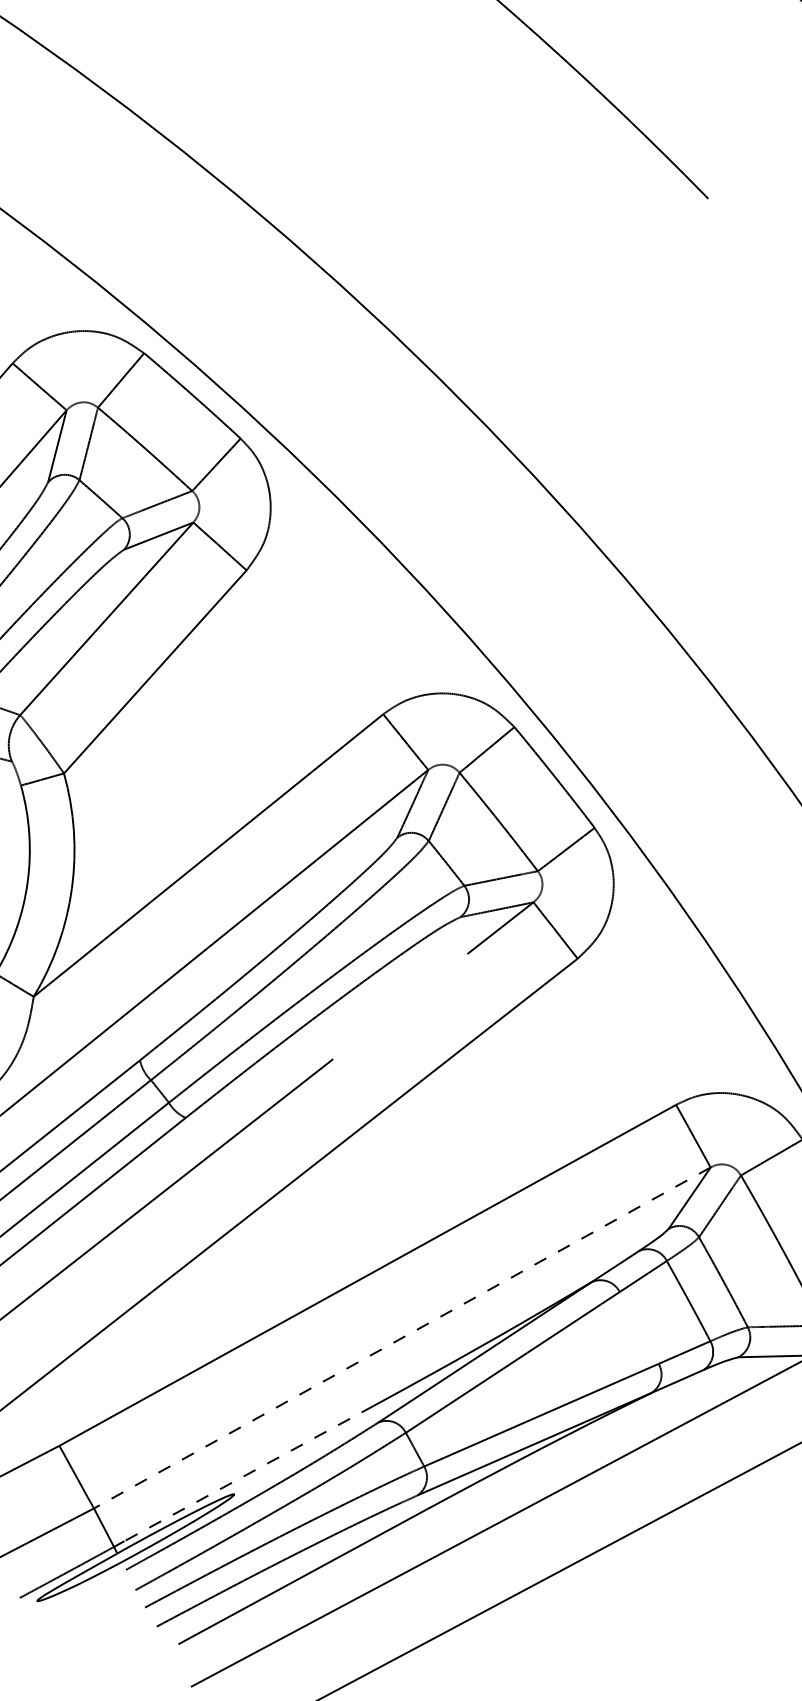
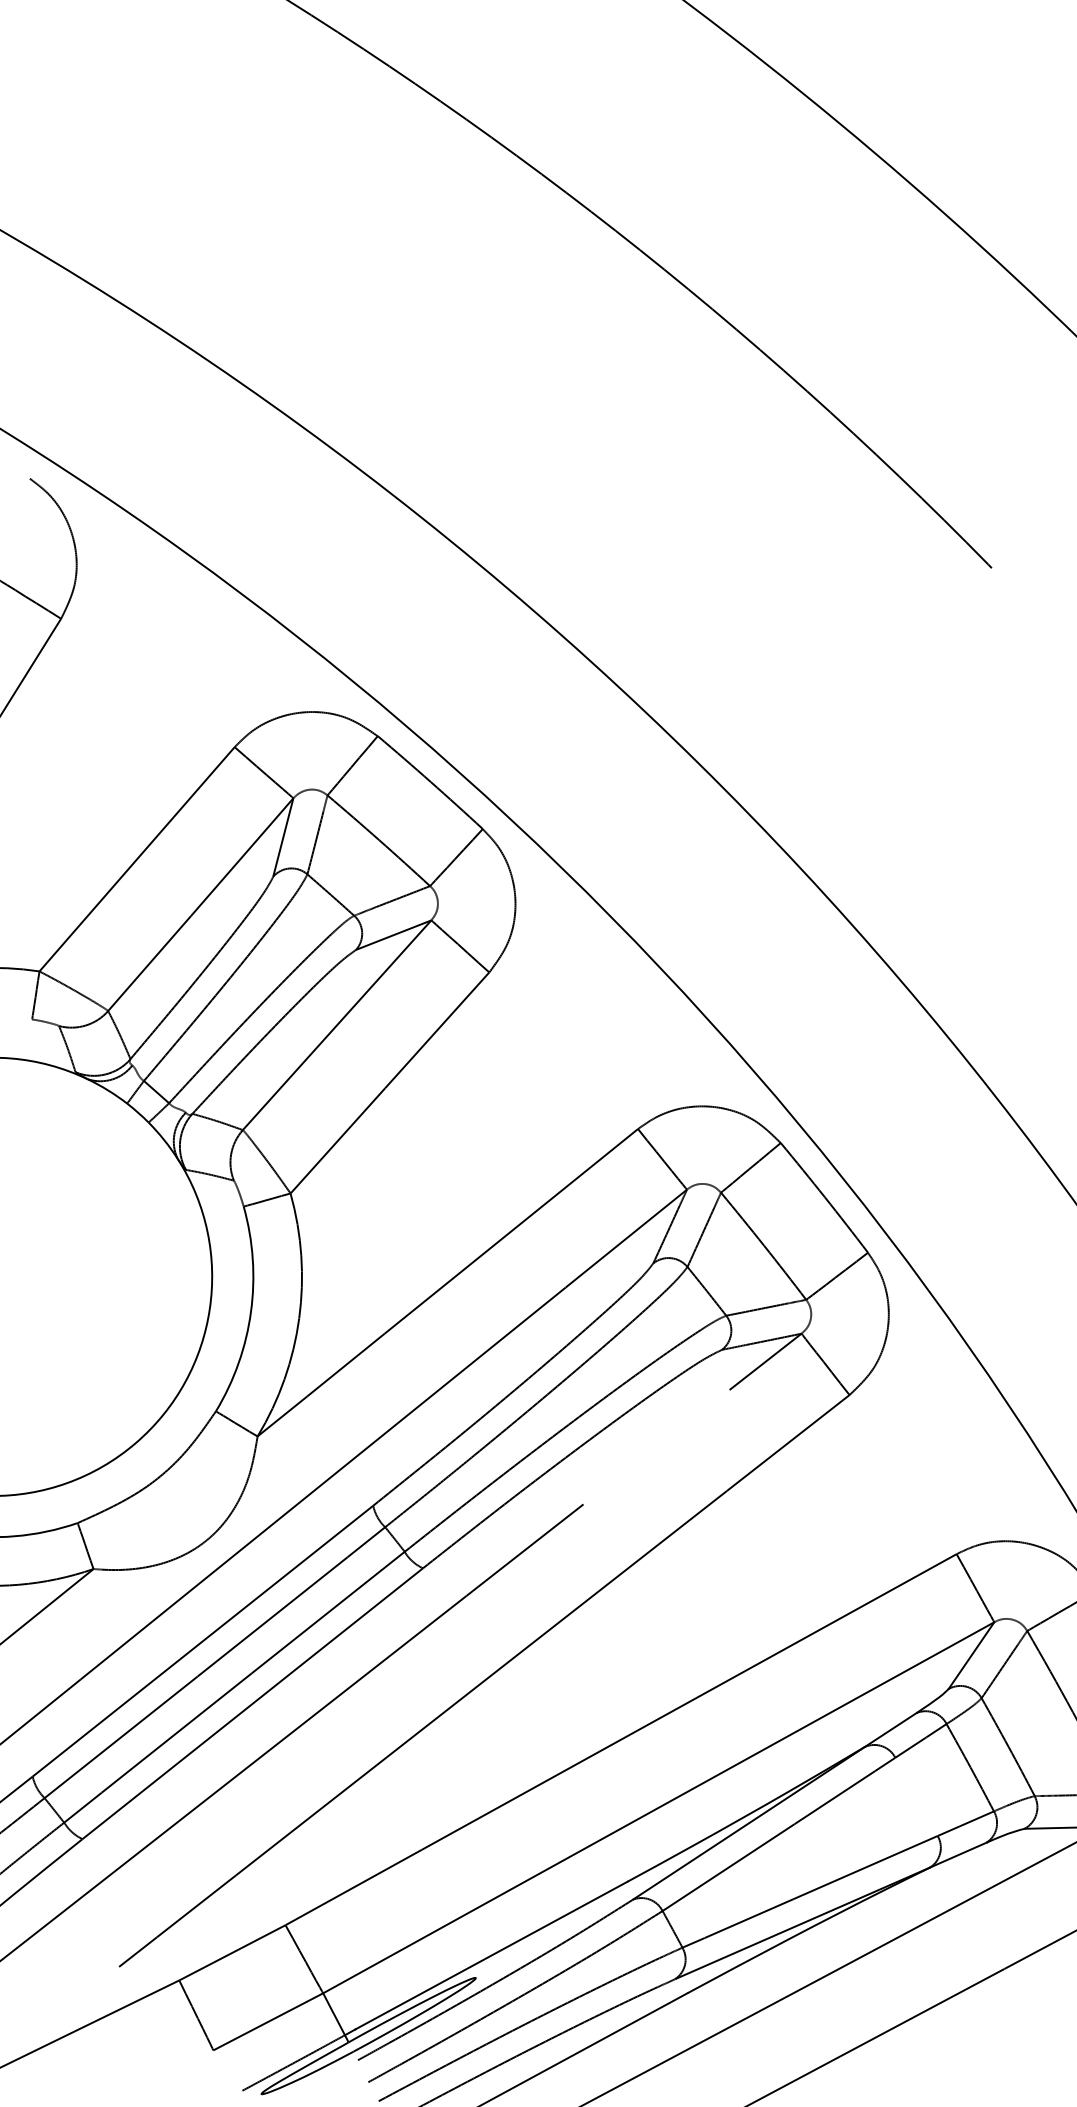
line: (402, 1337) -> (658, 1807), dashed -> solid
line: (248, 1473) -> (491, 1955), dashed -> solid

